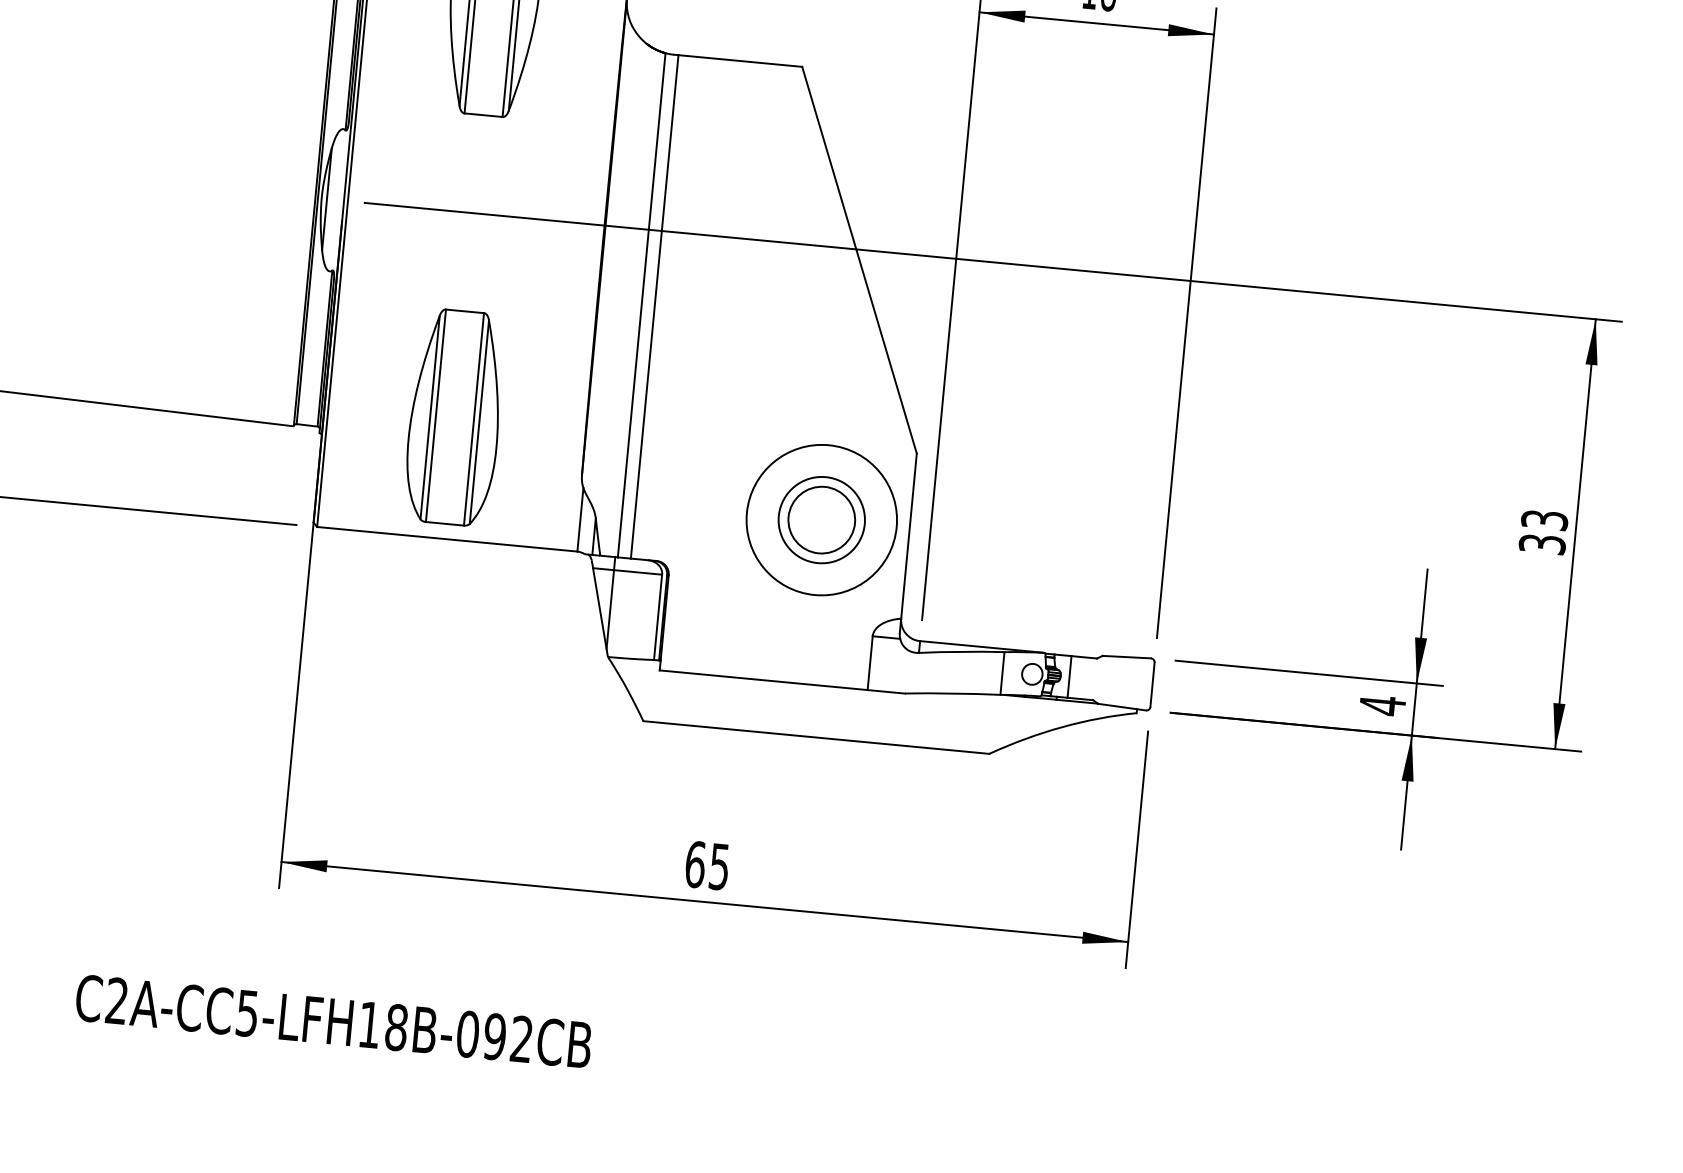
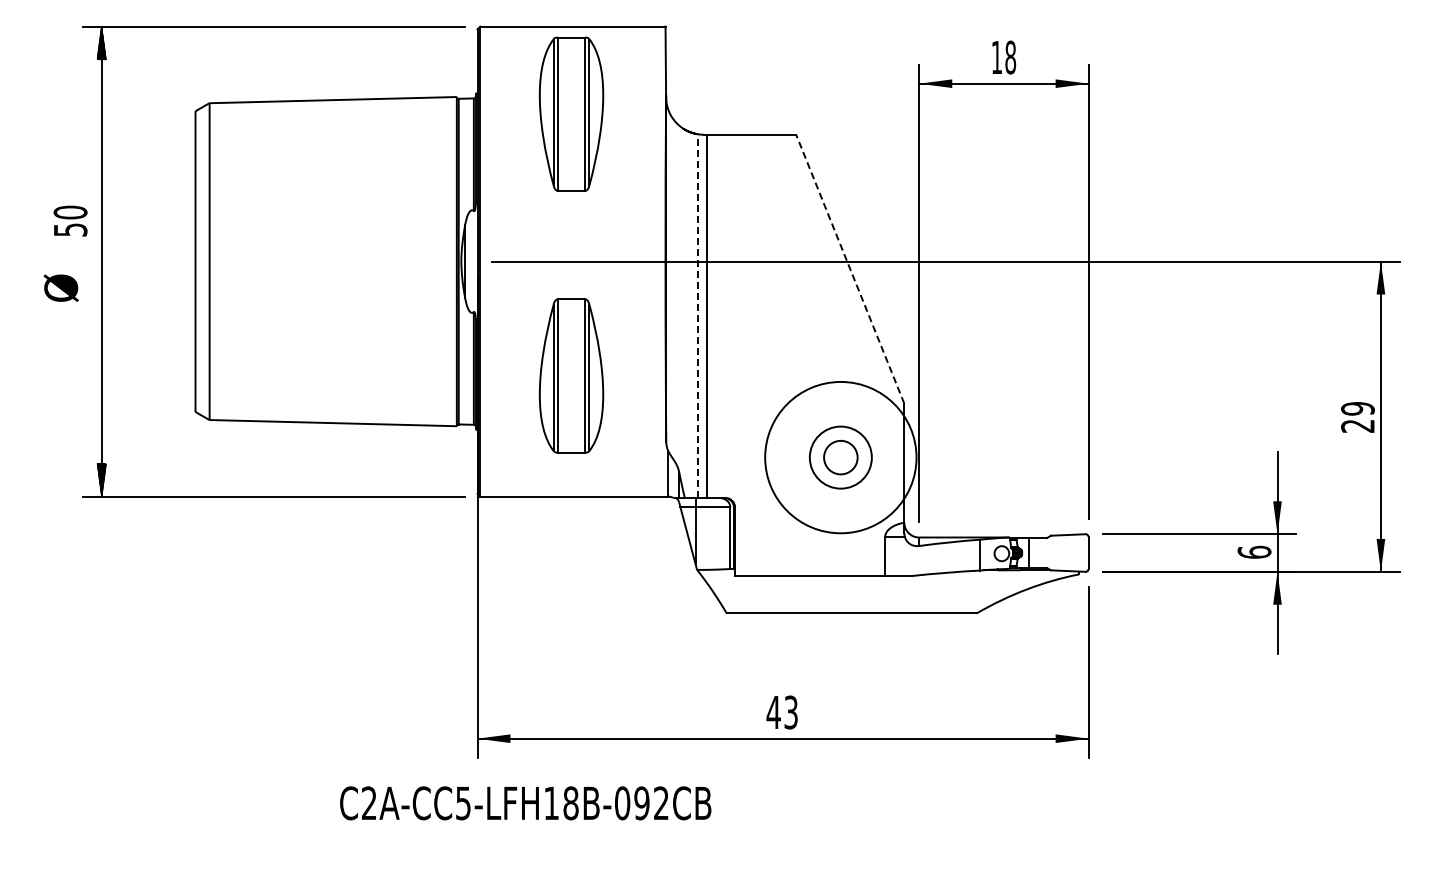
line: (859, 260) -> (850, 269), solid -> dashed
line: (641, 305) -> (697, 316), solid -> dashed
part: (455, 416) -> (571, 375), moved
circle: (821, 519) -> (840, 457), size x0.7
circle: (821, 519) -> (840, 457), size x1.4
text: (1542, 532) -> (1357, 417), 33 -> 29
text: (1382, 705) -> (1254, 552), 4 -> 6
text: (706, 865) -> (781, 712), 65 -> 43
text: (333, 1021) -> (525, 803), moved

